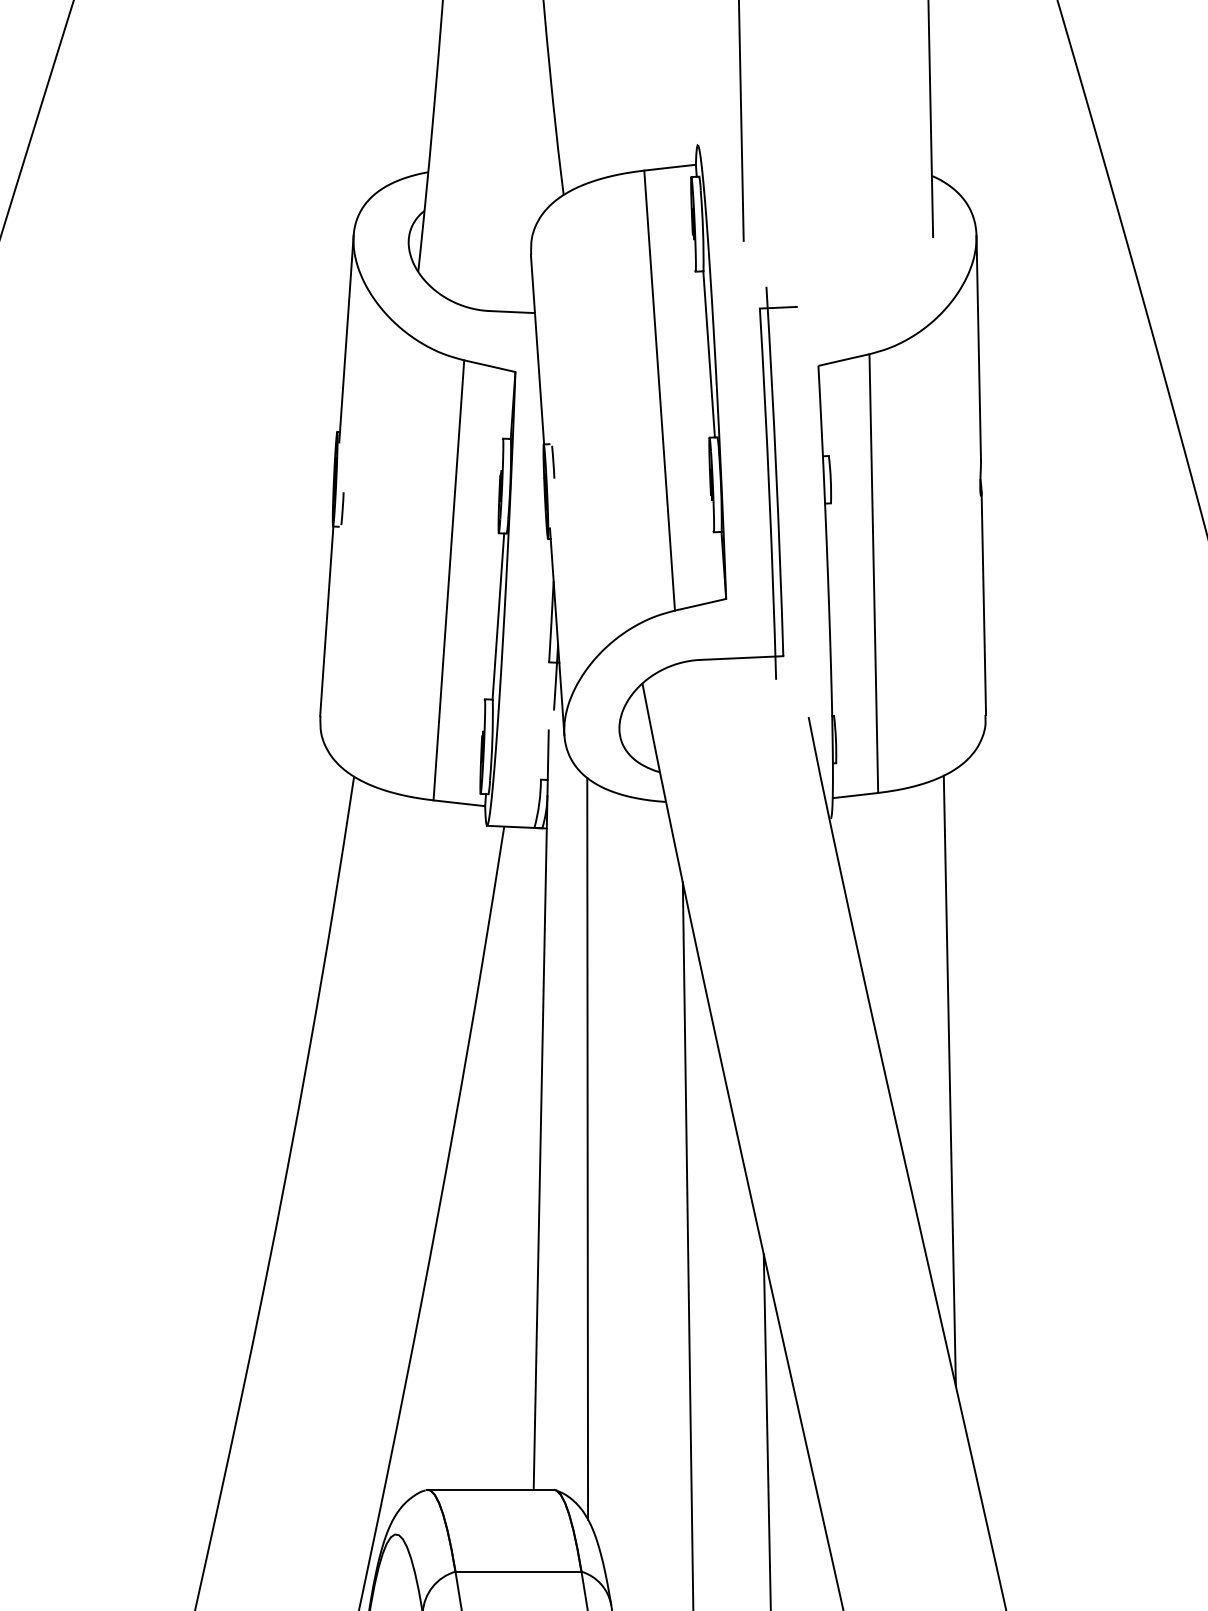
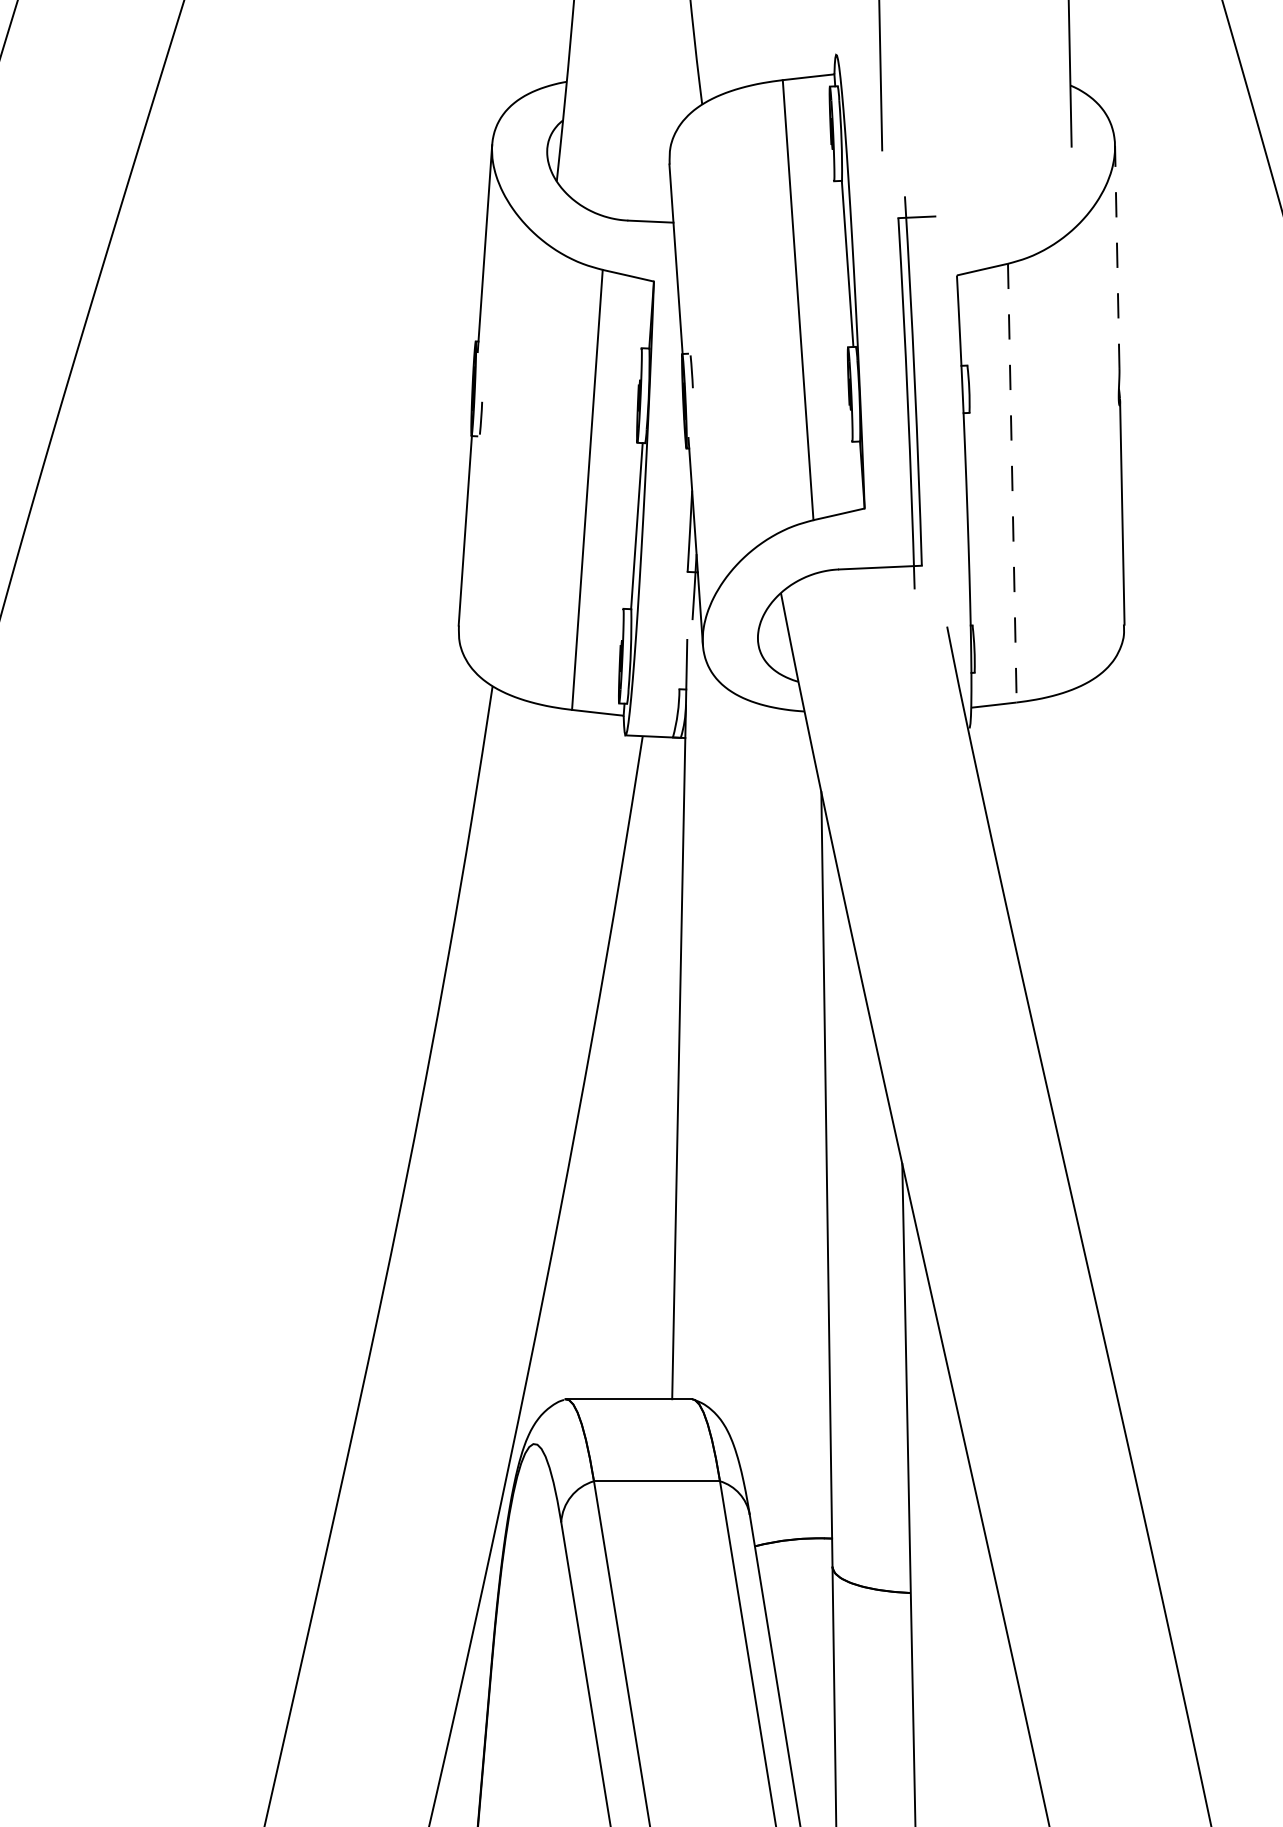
line: (978, 347) -> (1117, 257), solid -> dashed
line: (873, 573) -> (1012, 483), solid -> dashed
line: (949, 1080) -> (1088, 990), removed
line: (586, 1148) -> (725, 1058), removed

